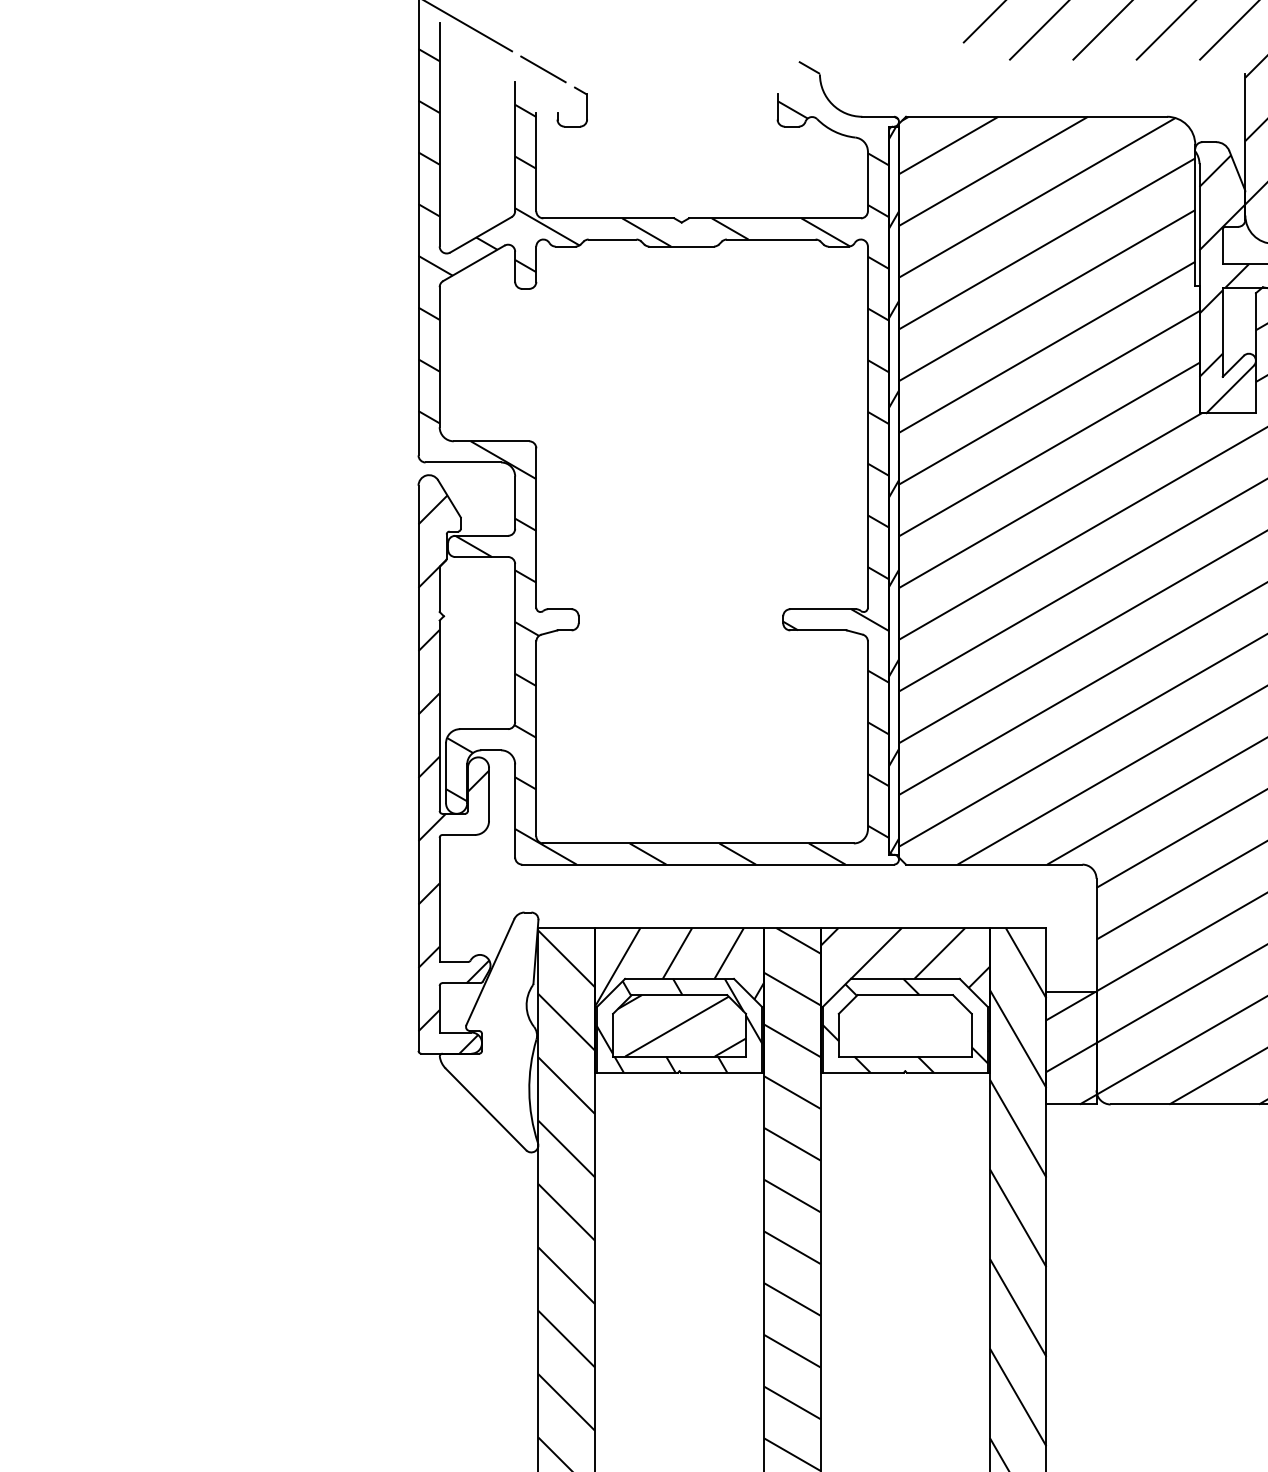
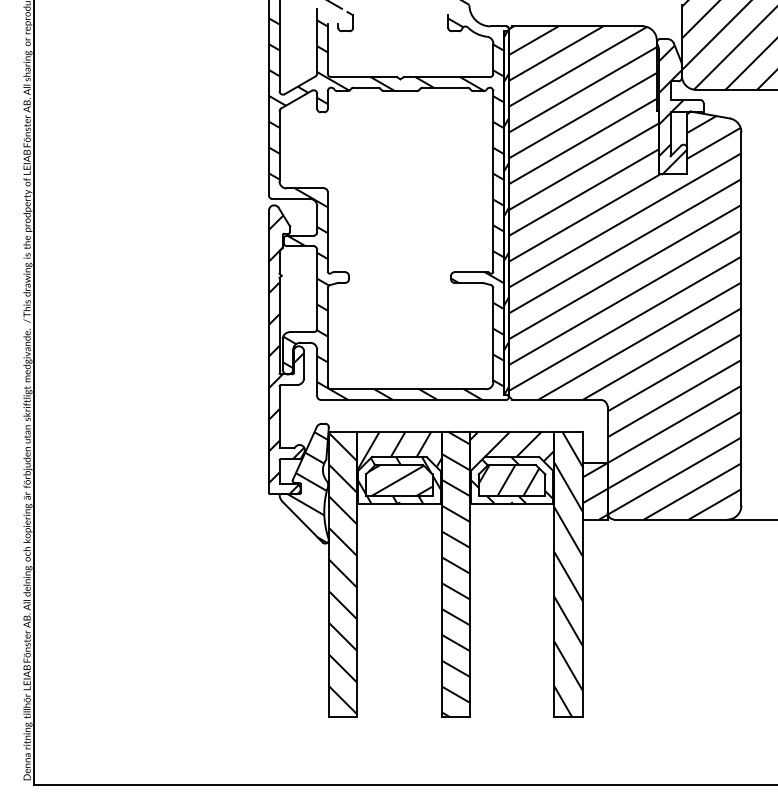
hatch: (898, 1026) -> (508, 480), added
hatch: (495, 1040) -> (307, 487), added

